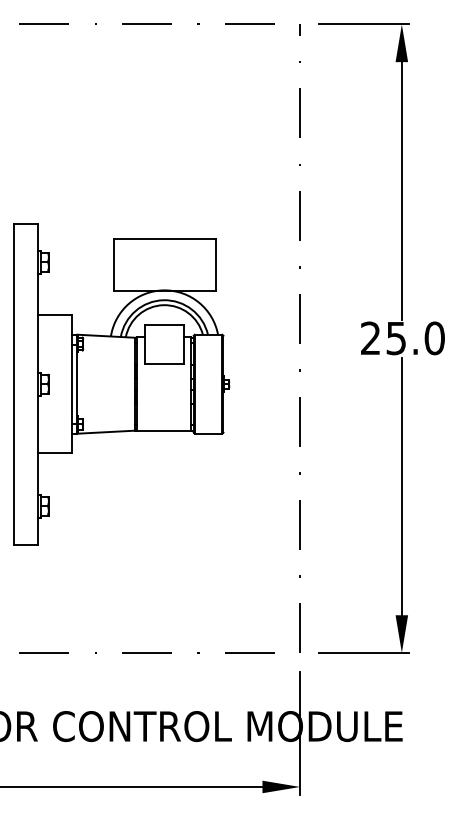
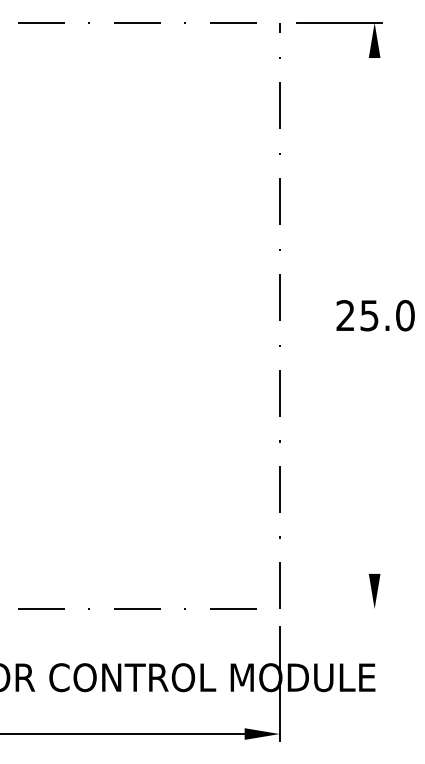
line: (401, 191) -> (374, 178), removed
part: (121, 384) -> (113, 358), removed
line: (401, 486) -> (374, 453), removed
line: (364, 653) -> (339, 609), removed

